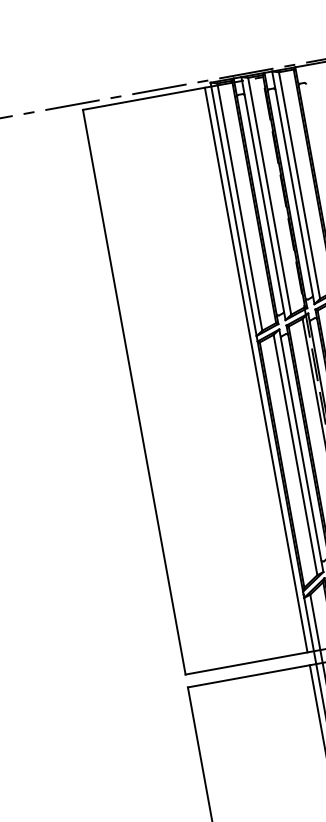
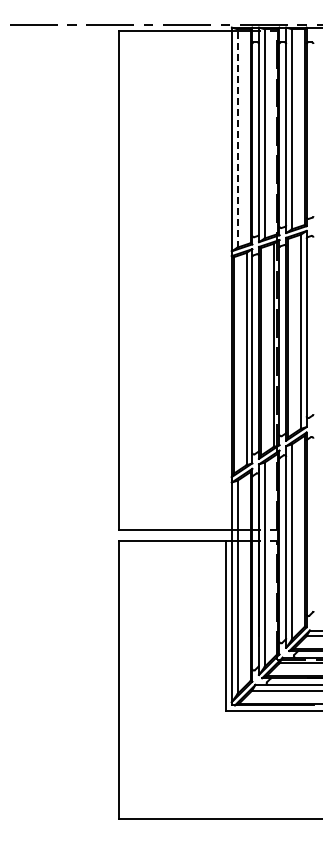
line: (239, 206) -> (237, 137), solid -> dashed
line: (256, 369) -> (226, 279), removed

